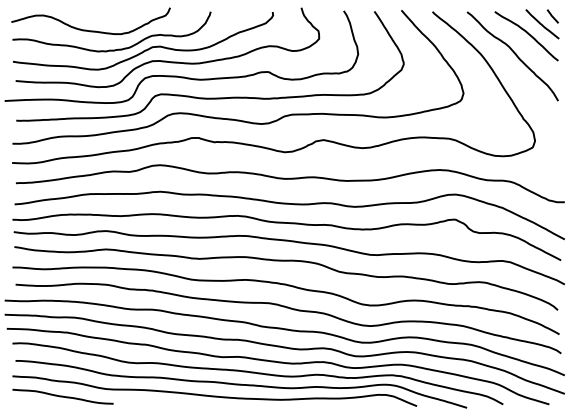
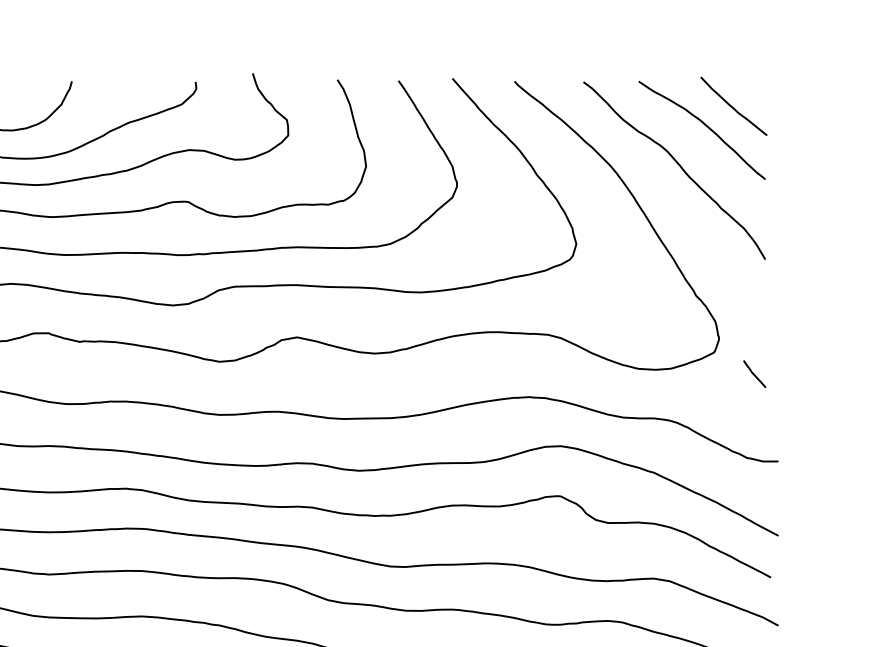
line: (552, 16) -> (753, 374), moved

